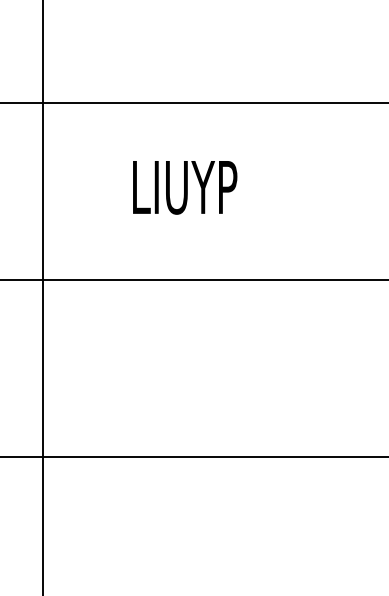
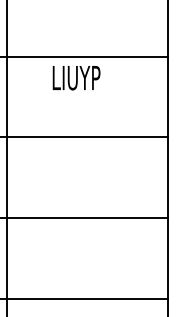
text: (184, 188) -> (76, 78), moved

